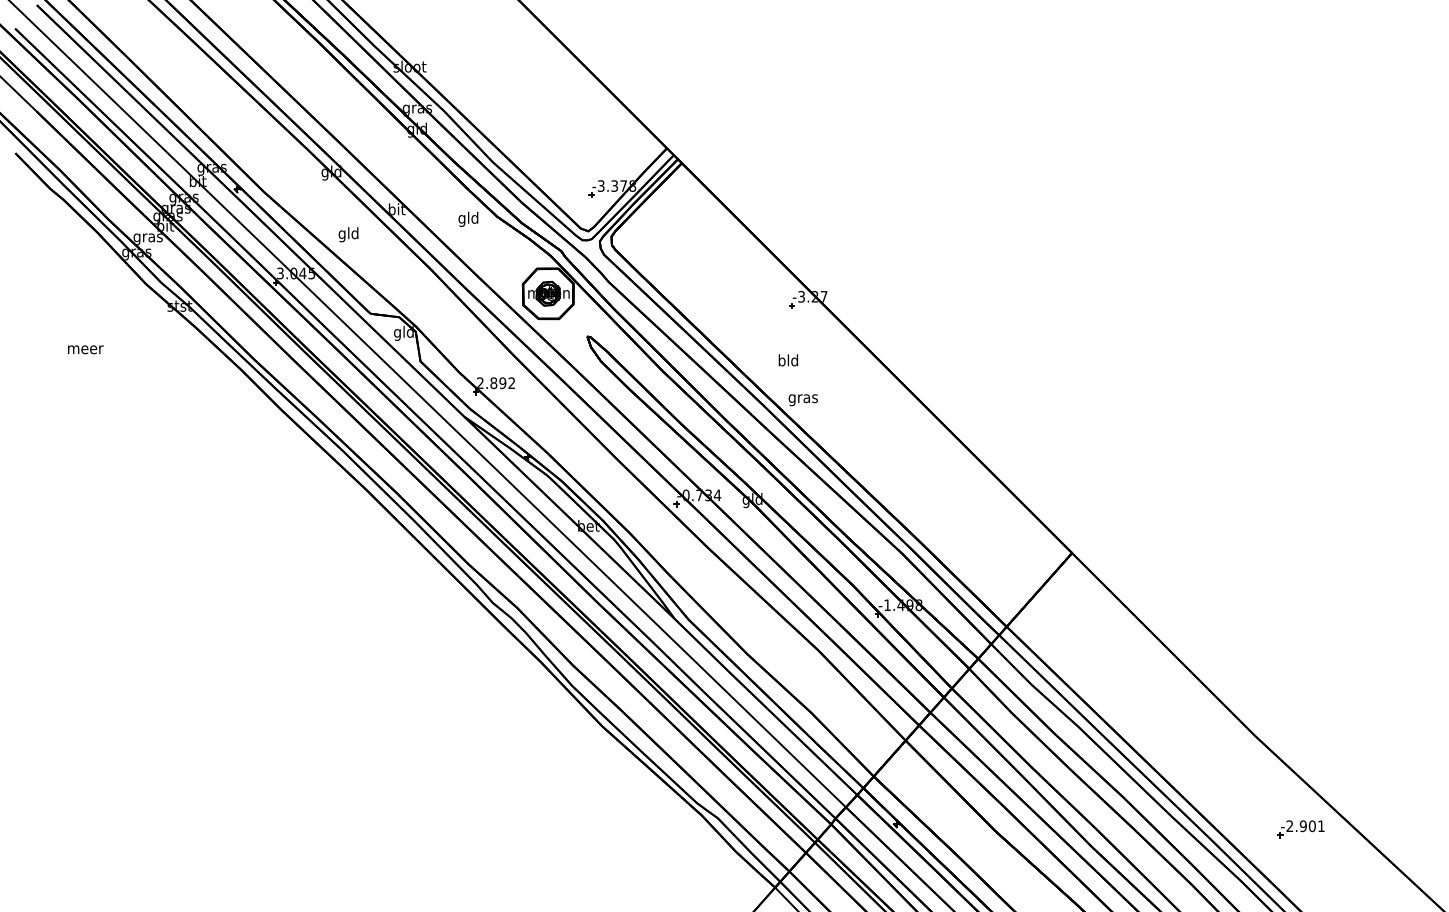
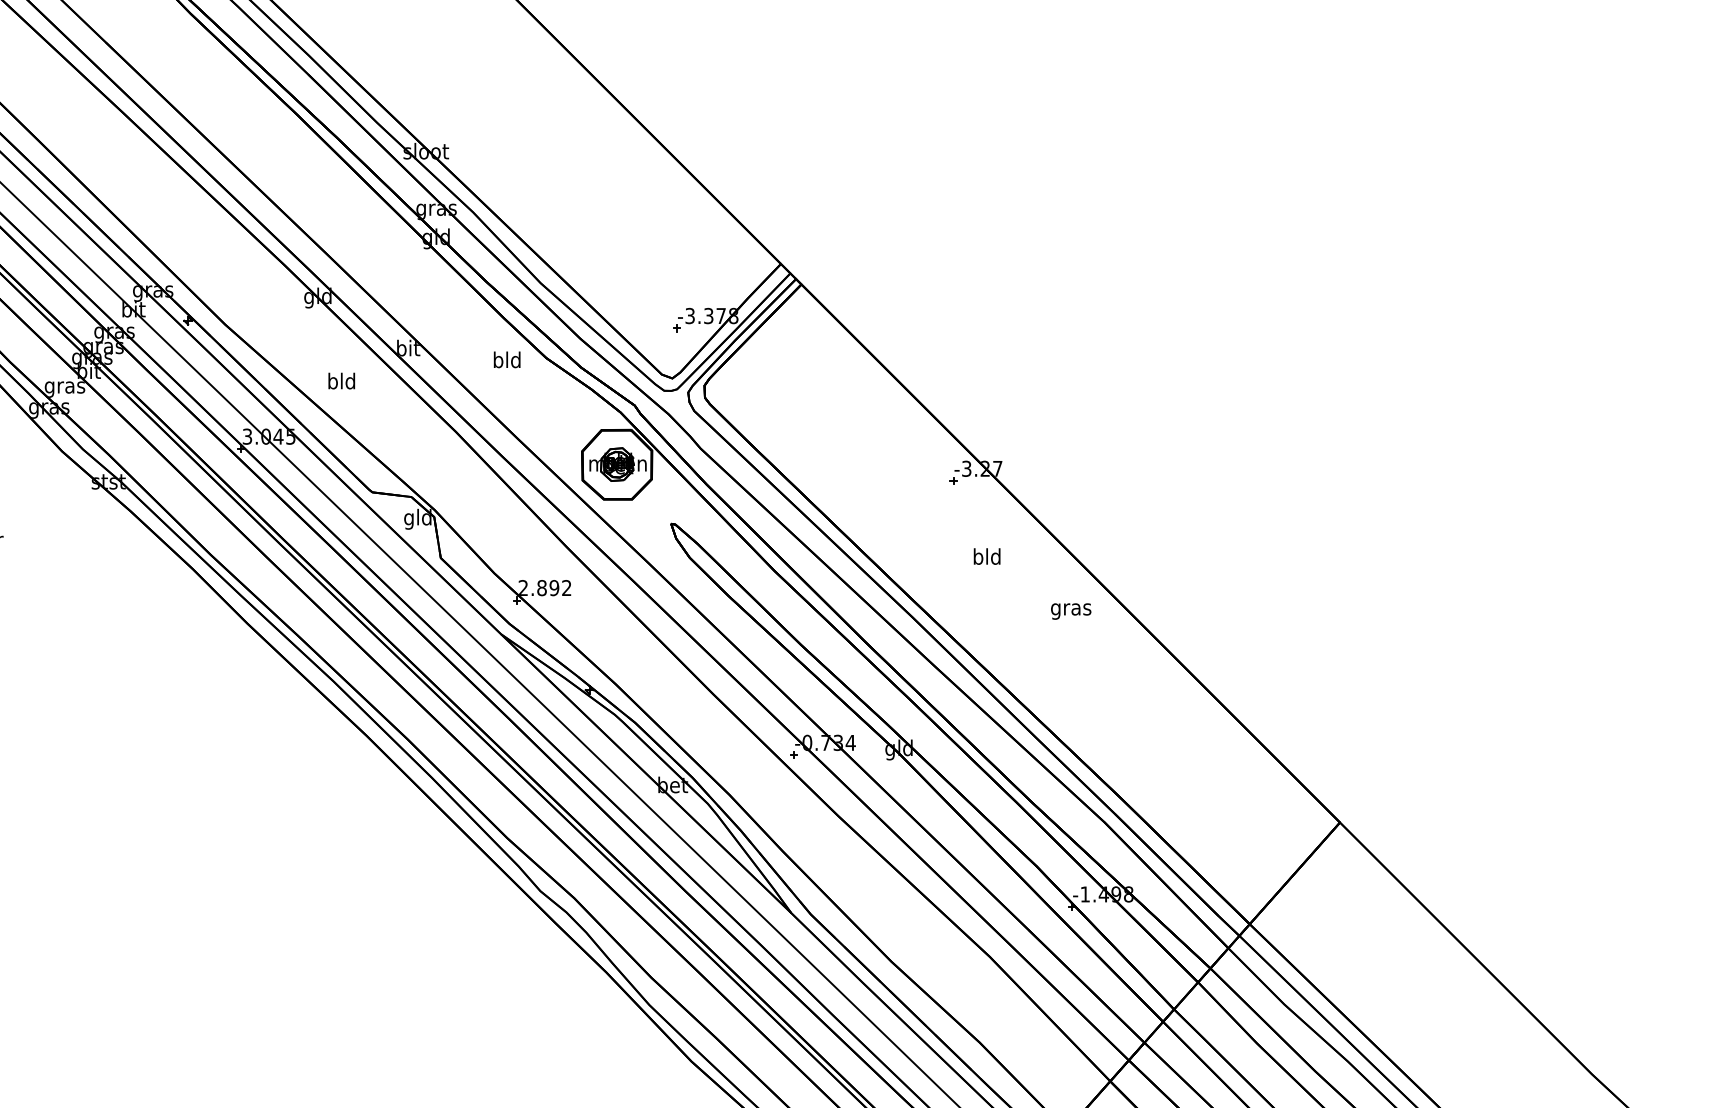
text: (461, 218) -> (497, 360), gld -> bld
text: (341, 234) -> (331, 382), gld -> bld
text: (787, 360) -> (985, 556), moved
text: (802, 400) -> (1070, 611), moved

